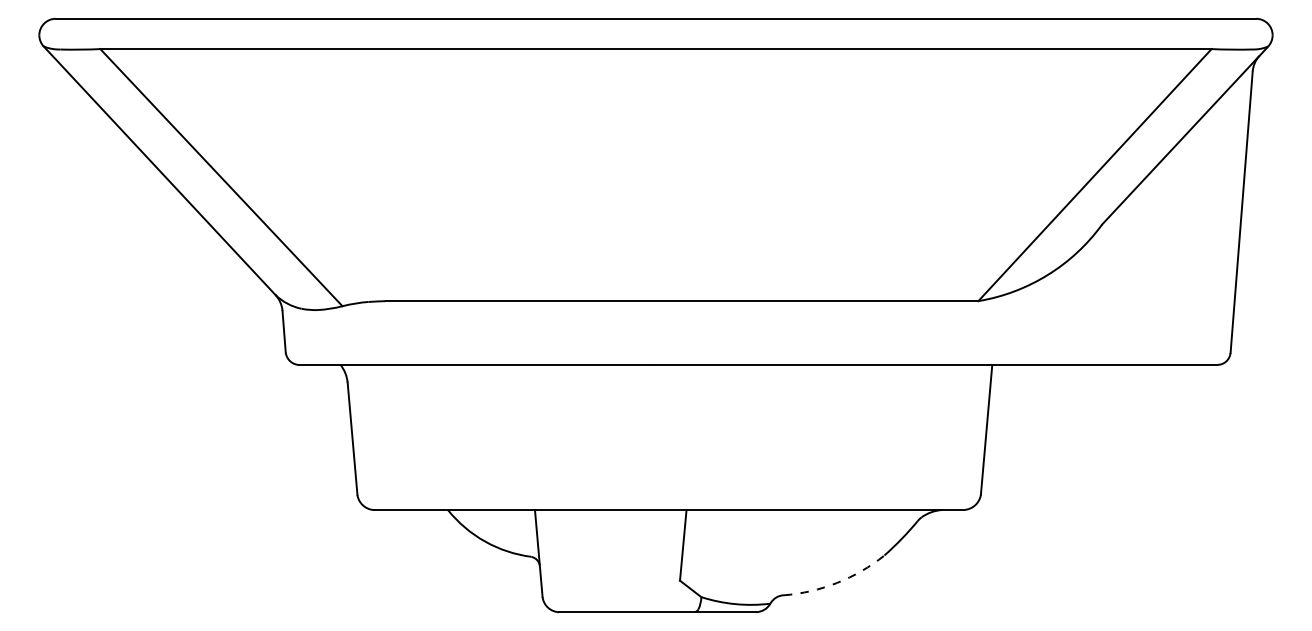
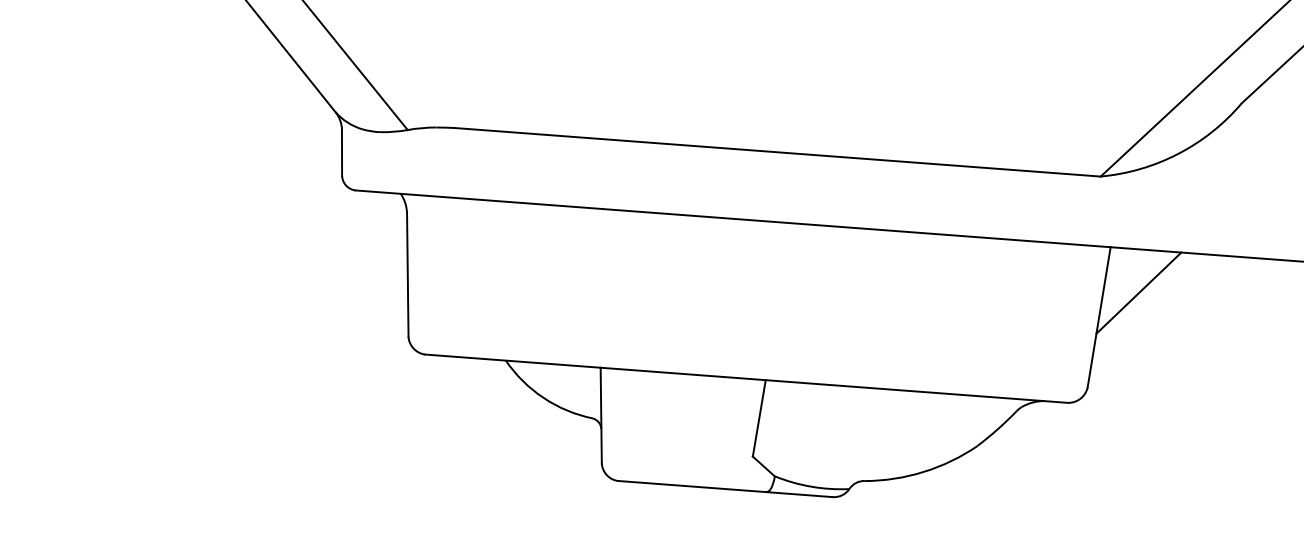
line: (1021, 404) -> (1139, 292), added
arc: (837, 582) -> (924, 471), dashed -> solid

